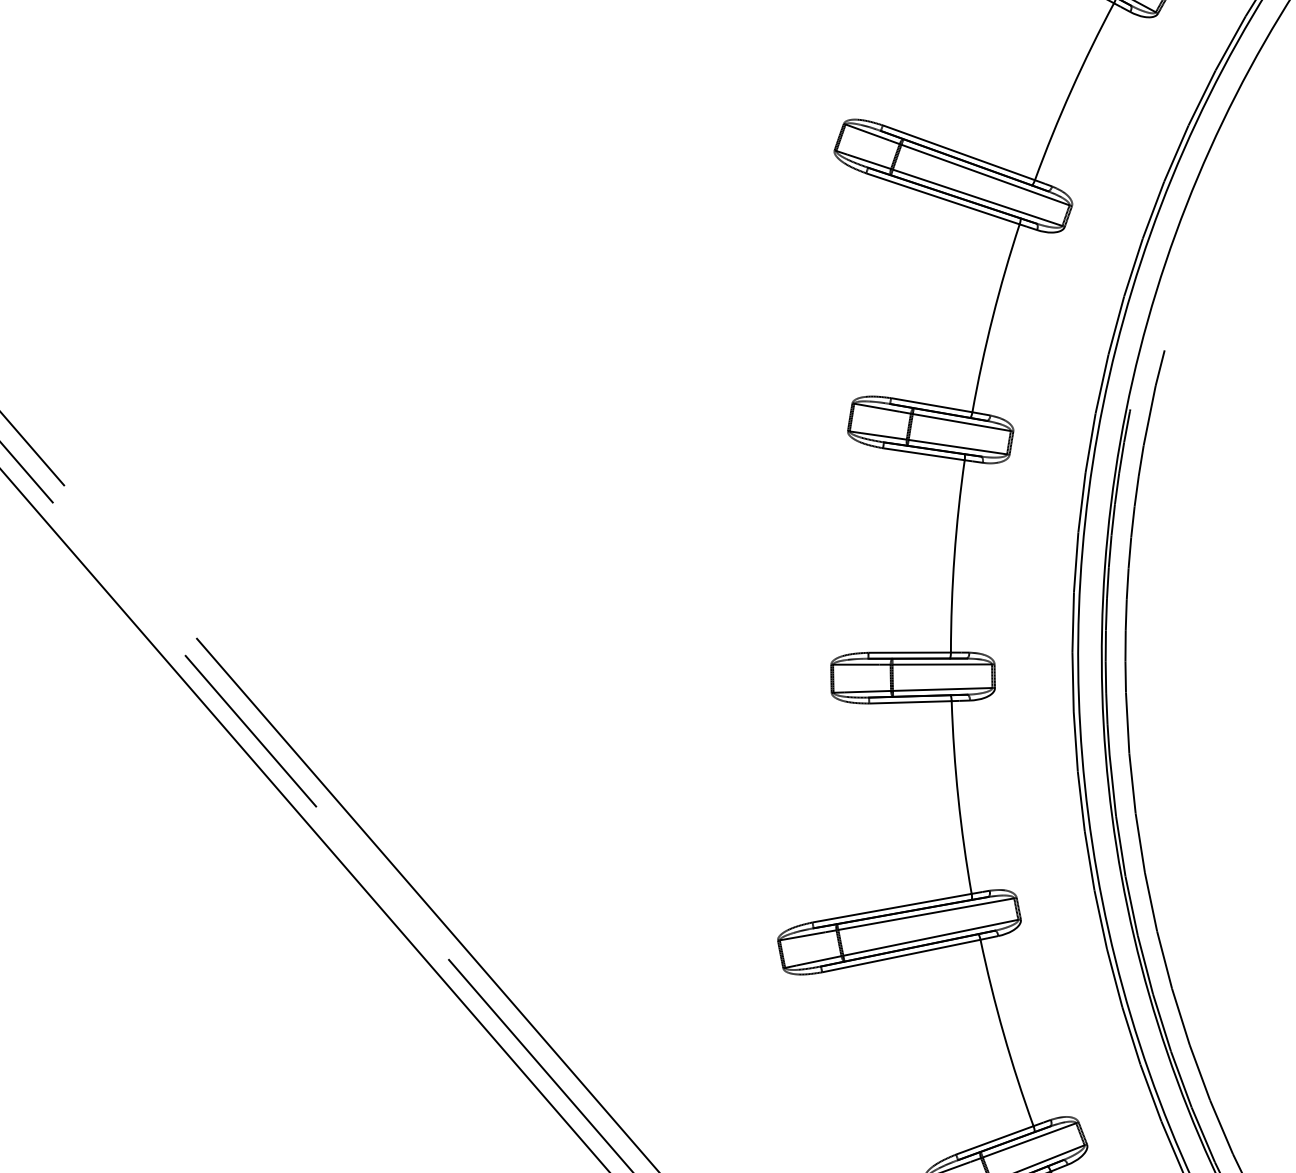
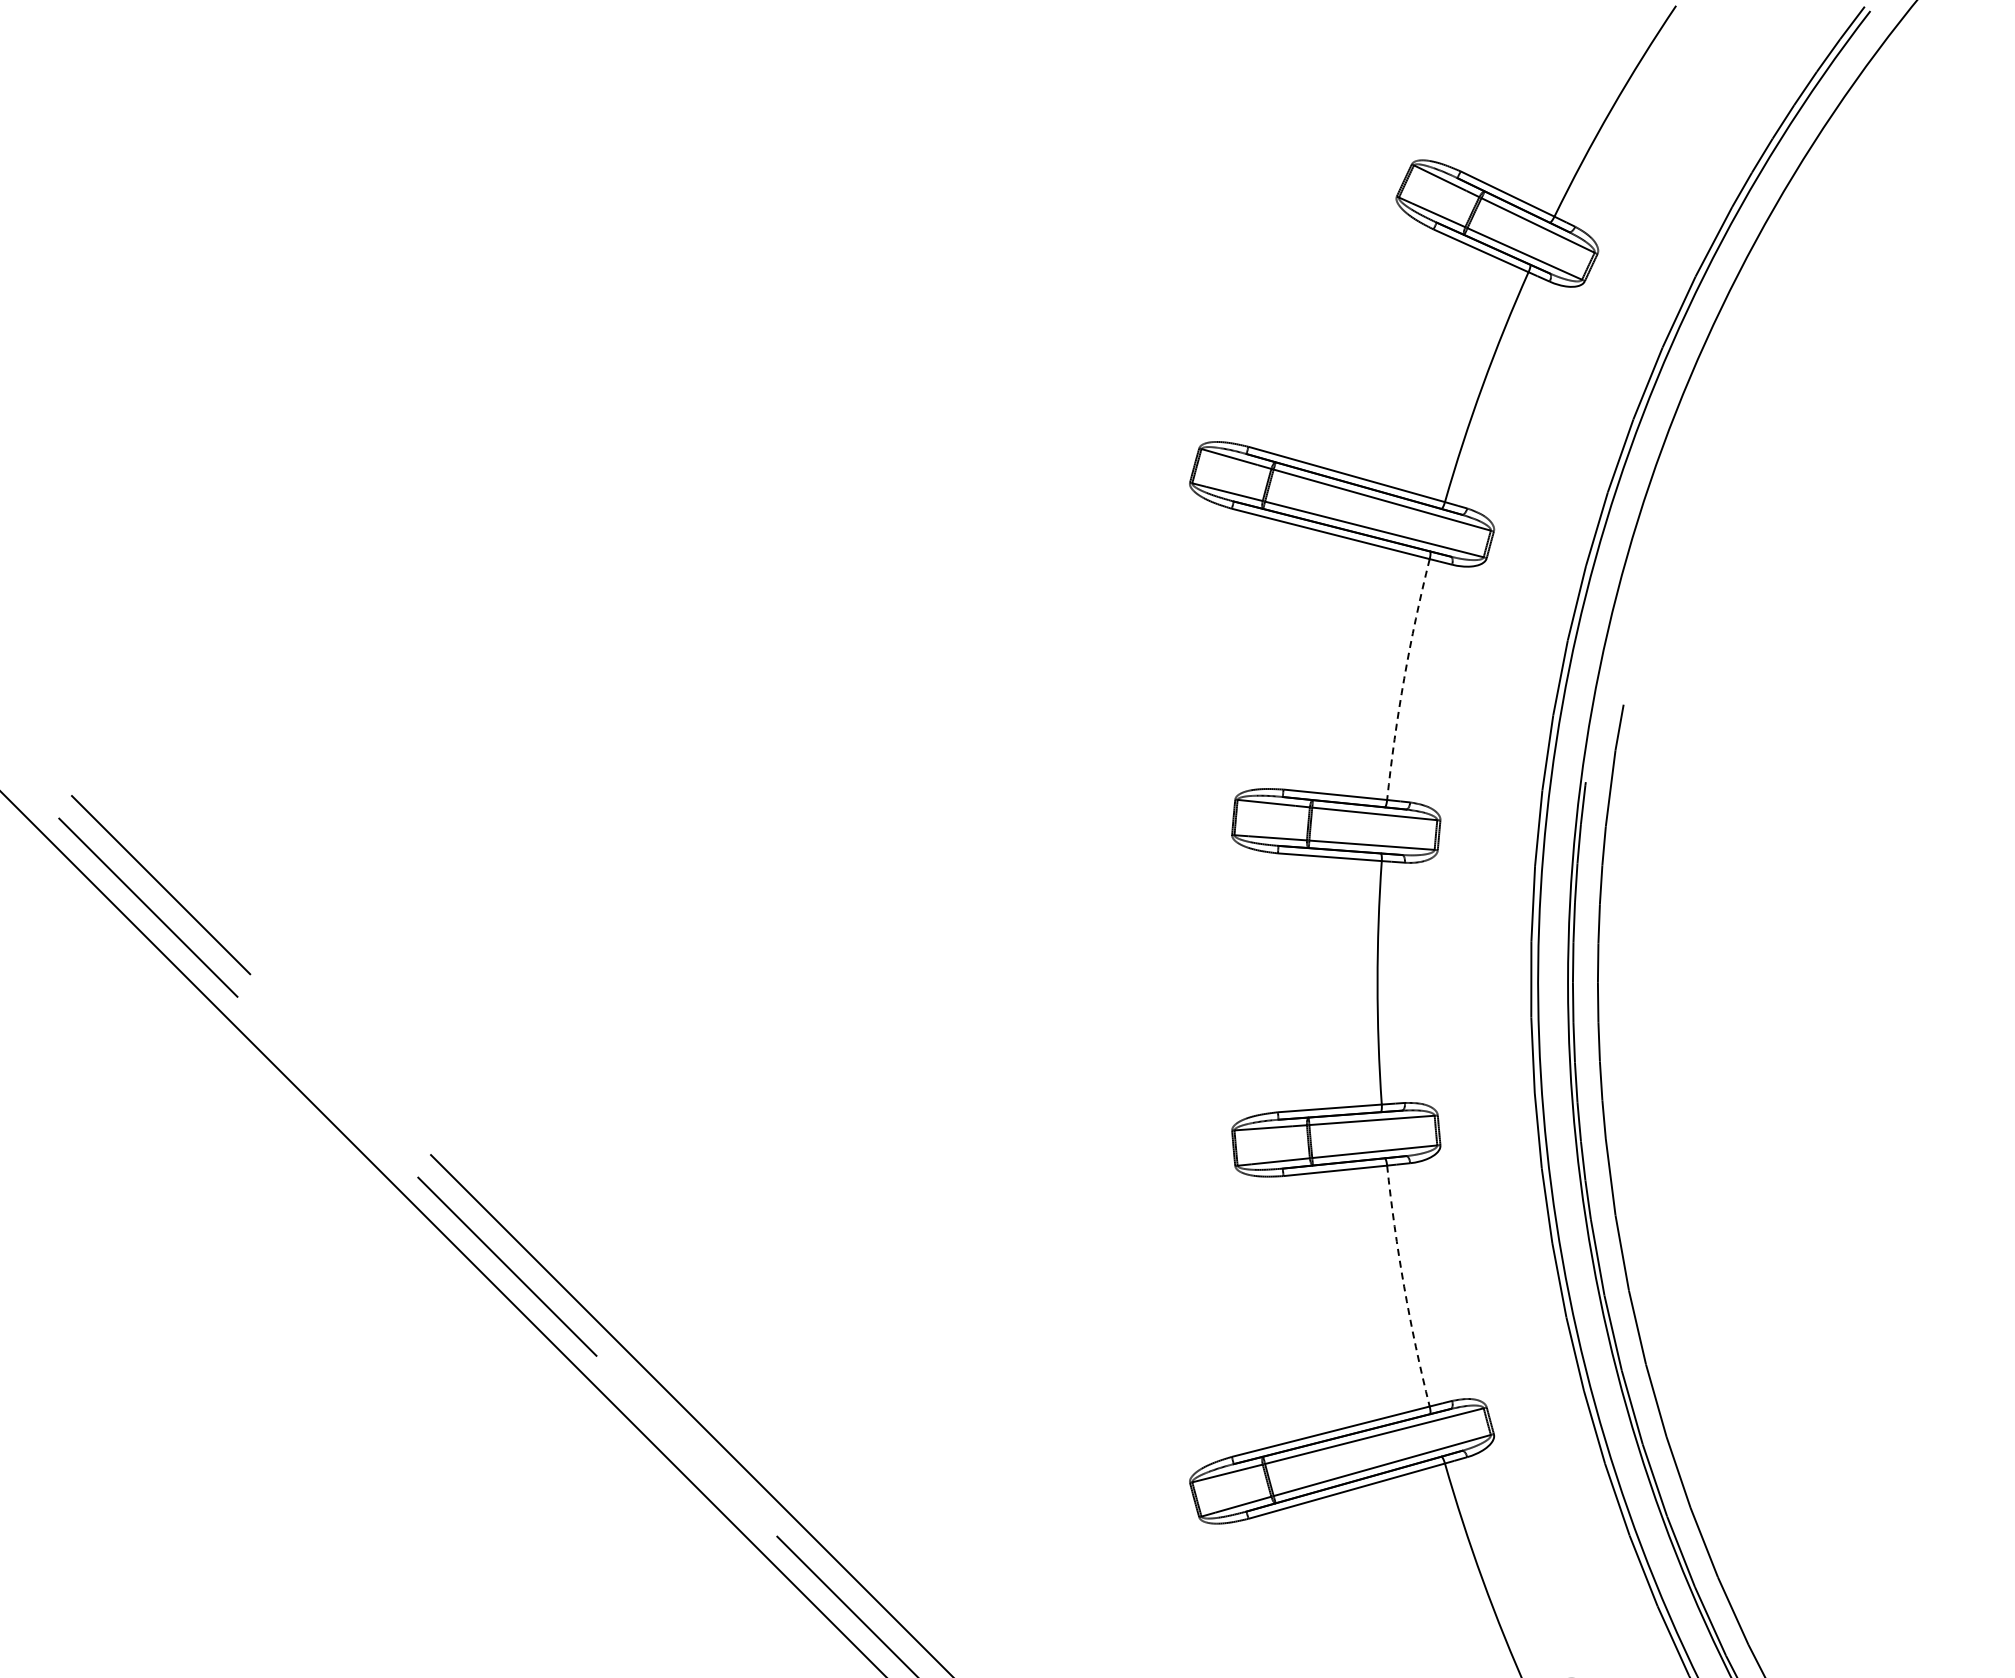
arc: (993, 317) -> (1404, 678), solid -> dashed
arc: (958, 797) -> (1404, 1286), solid -> dashed

